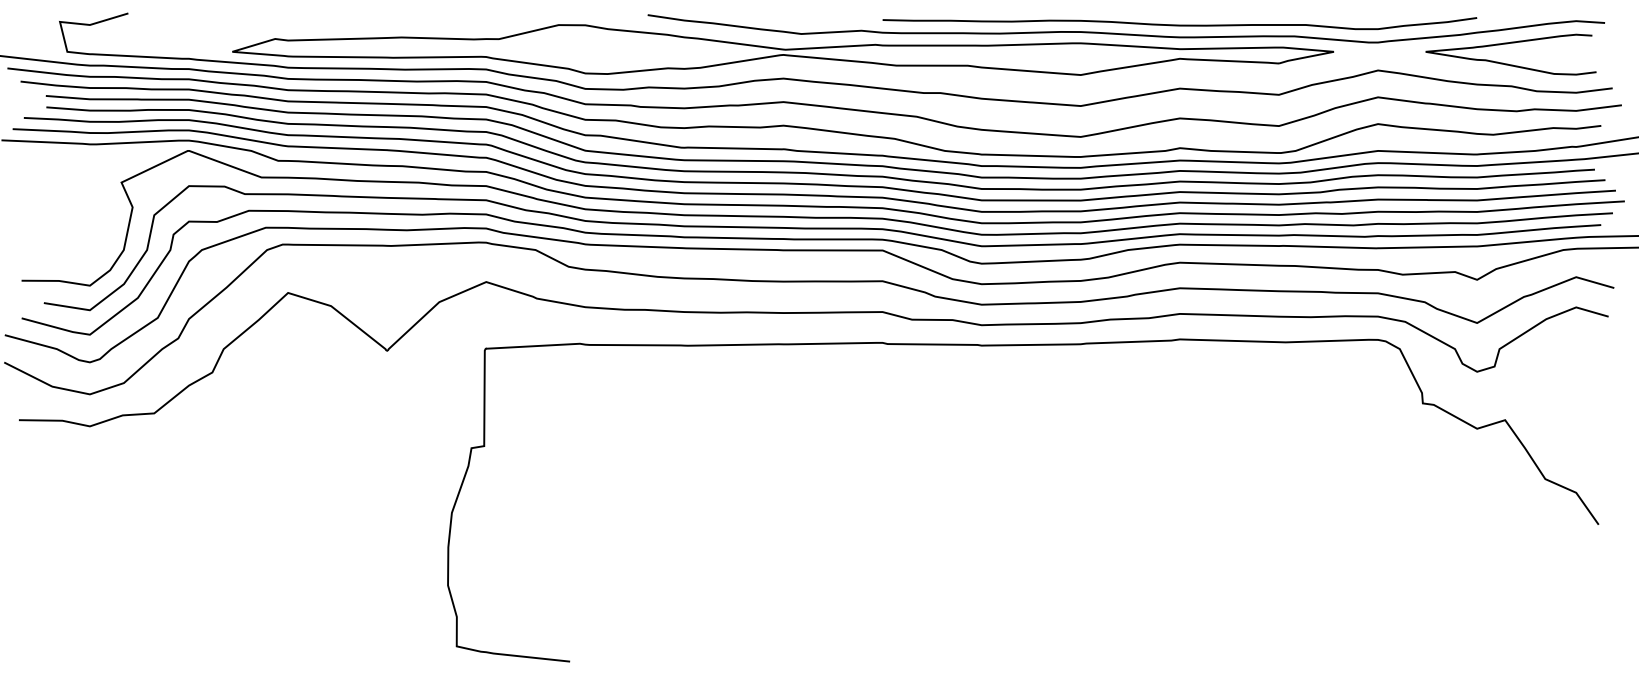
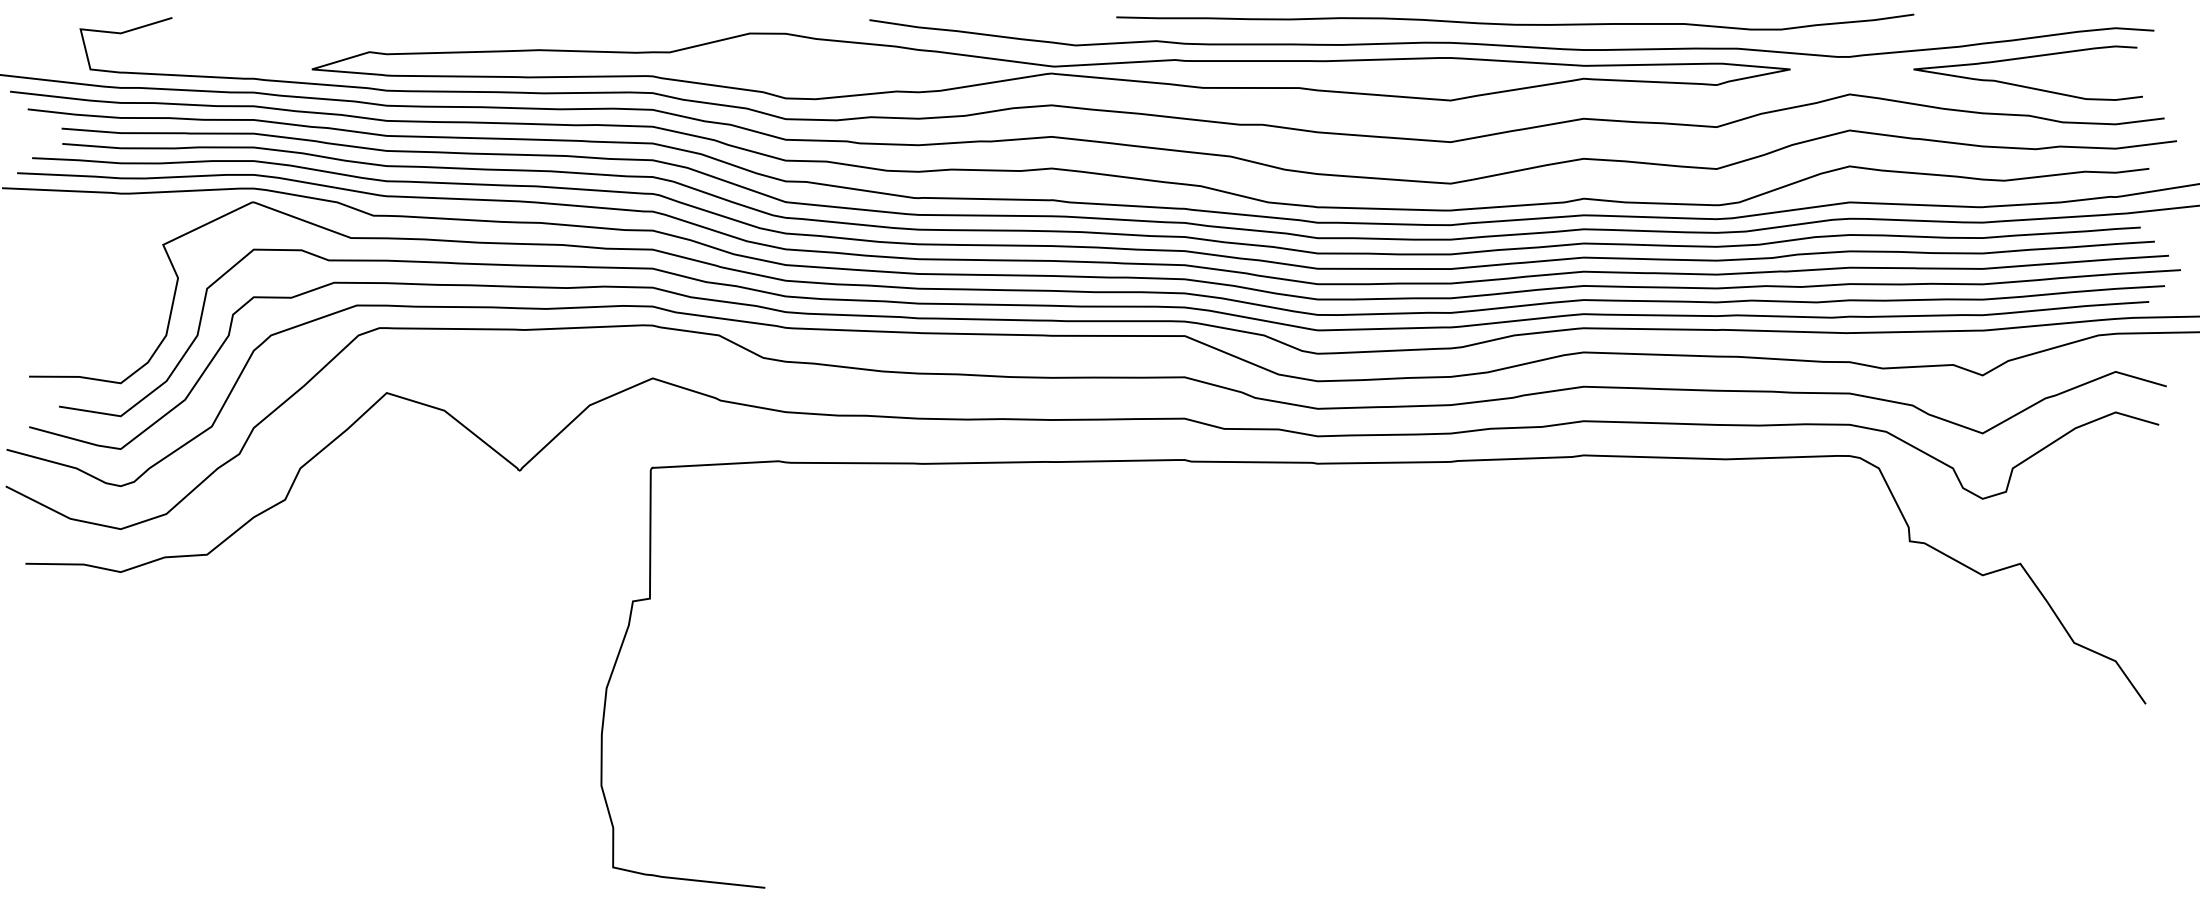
curve: (1179, 24) -> (1514, 23), moved

